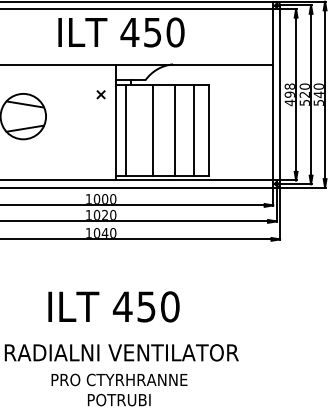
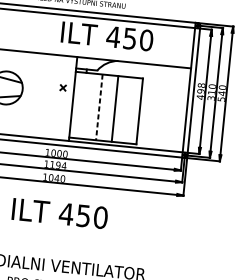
text: (121, 32) -> (107, 36), moved
part: (100, 94) -> (62, 87), moved
text: (304, 98) -> (211, 95), 520 -> 310
line: (126, 130) -> (79, 105), removed
line: (153, 130) -> (99, 107), solid -> dashed
line: (194, 130) -> (129, 110), removed
text: (104, 214) -> (57, 164), 1020 -> 1194
text: (113, 306) -> (59, 213), moved

